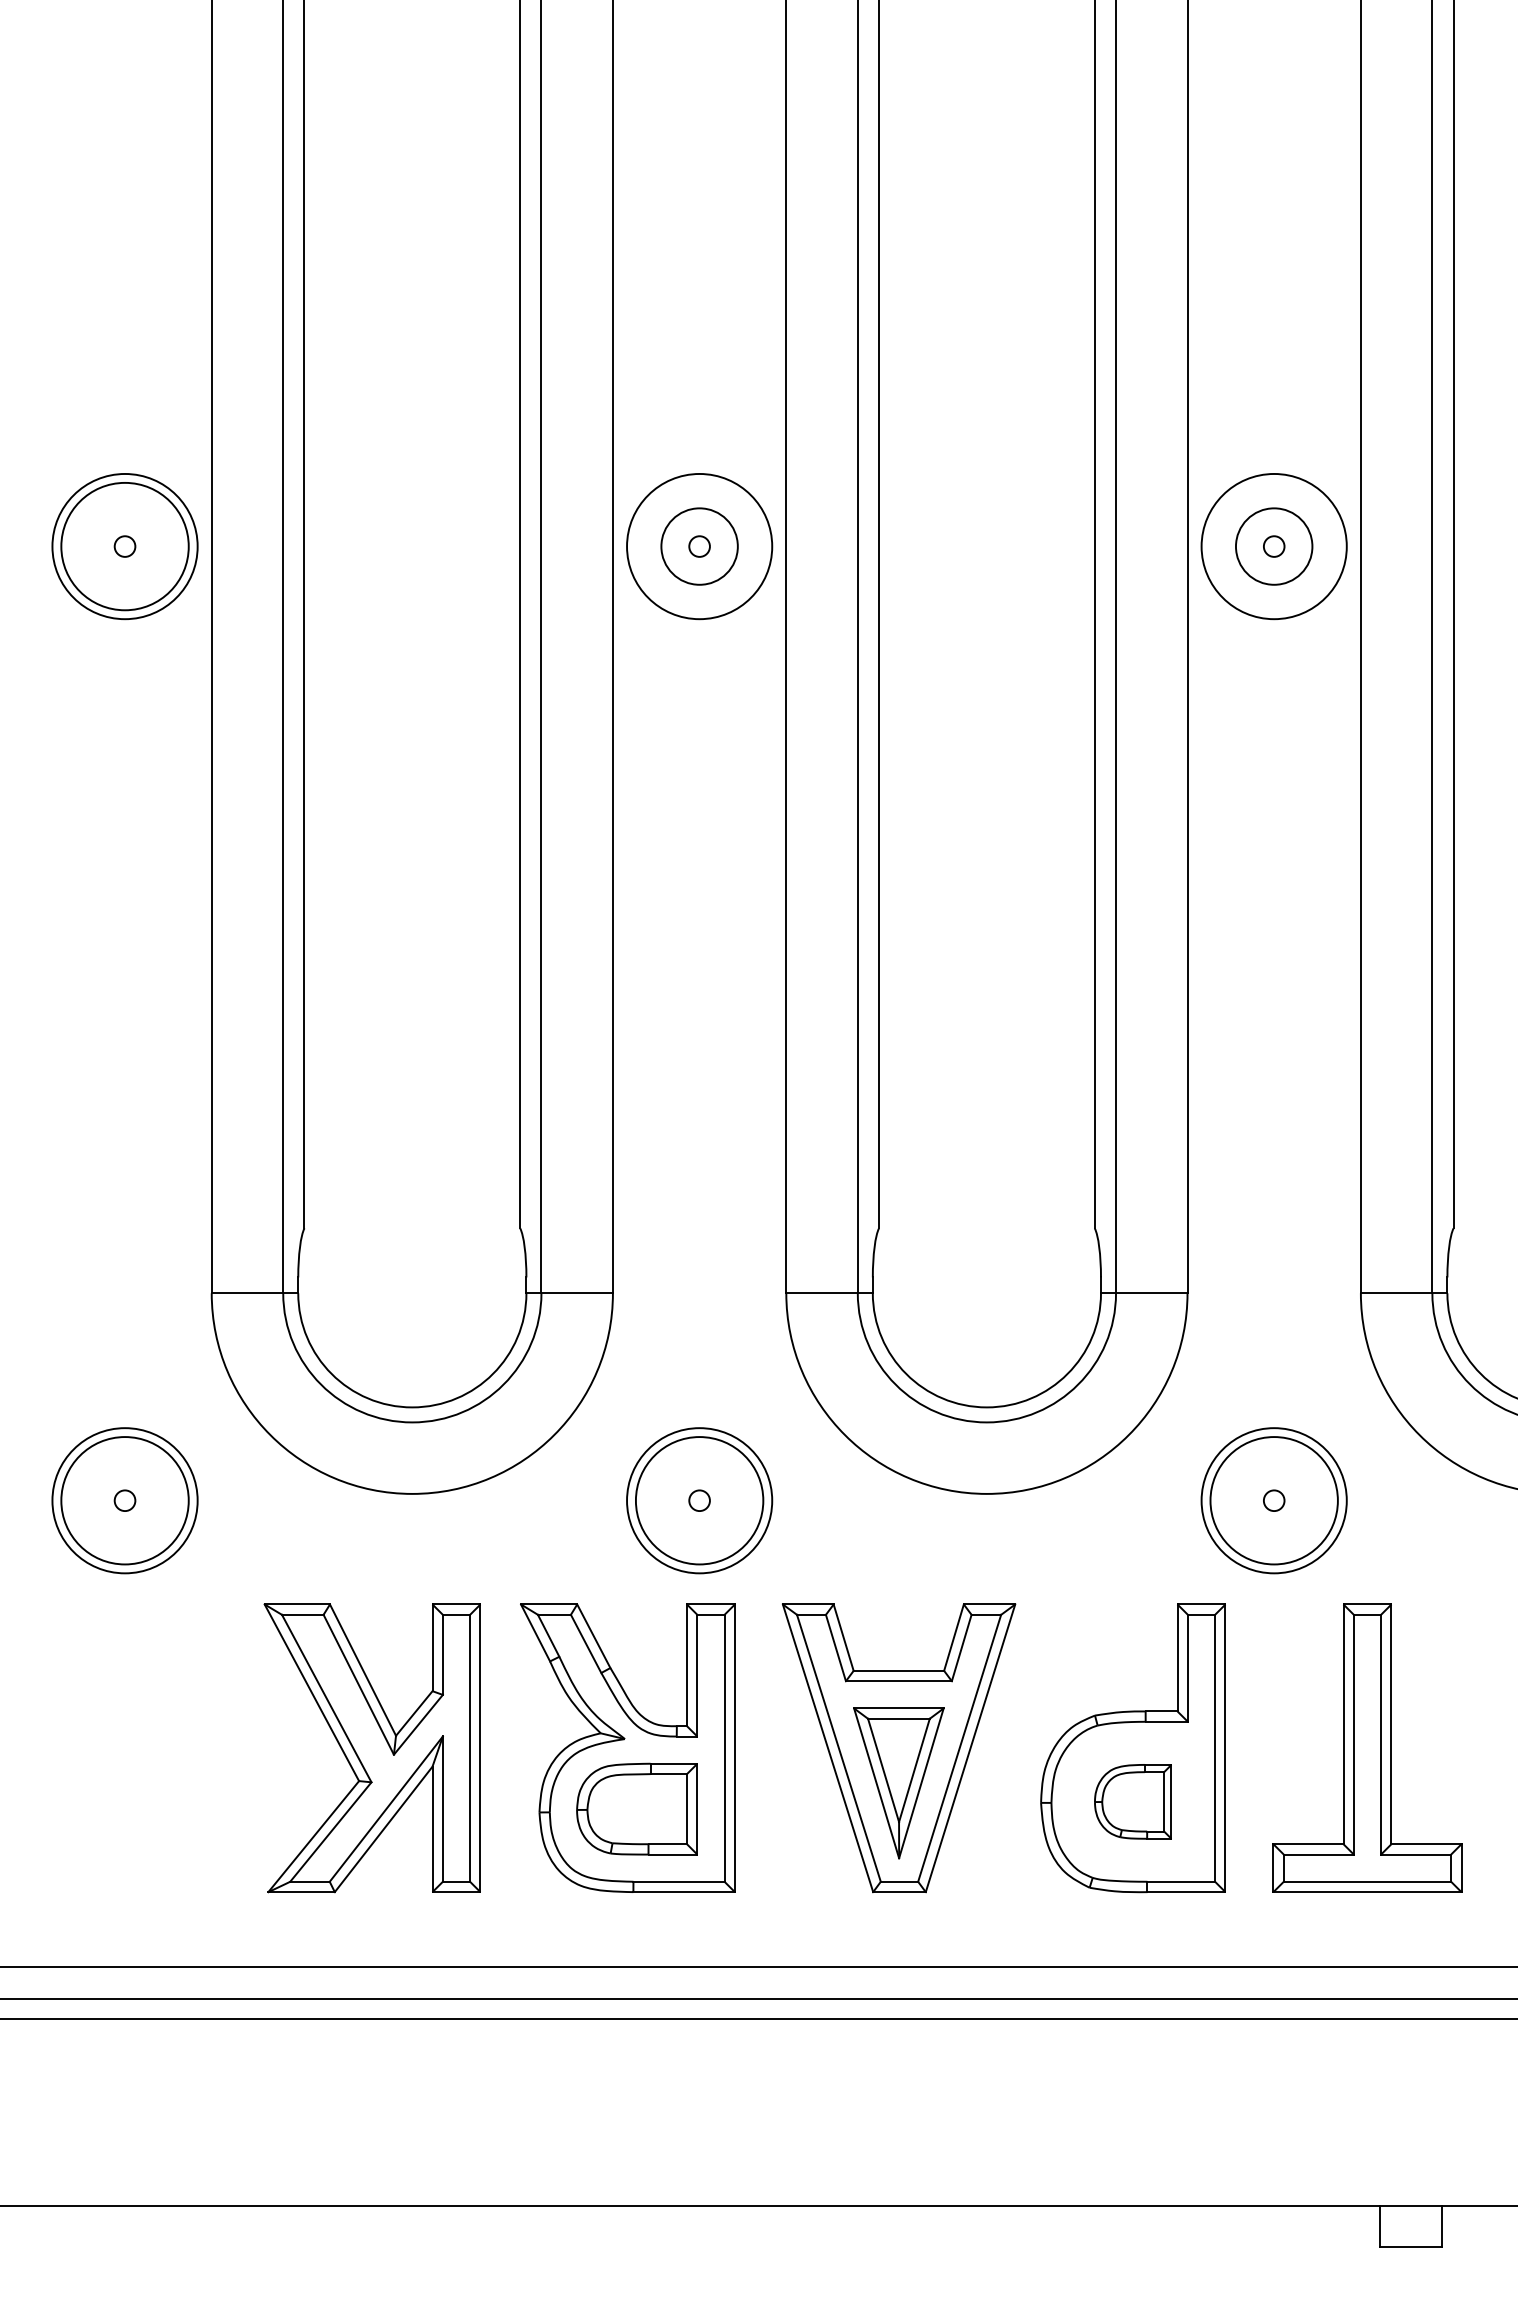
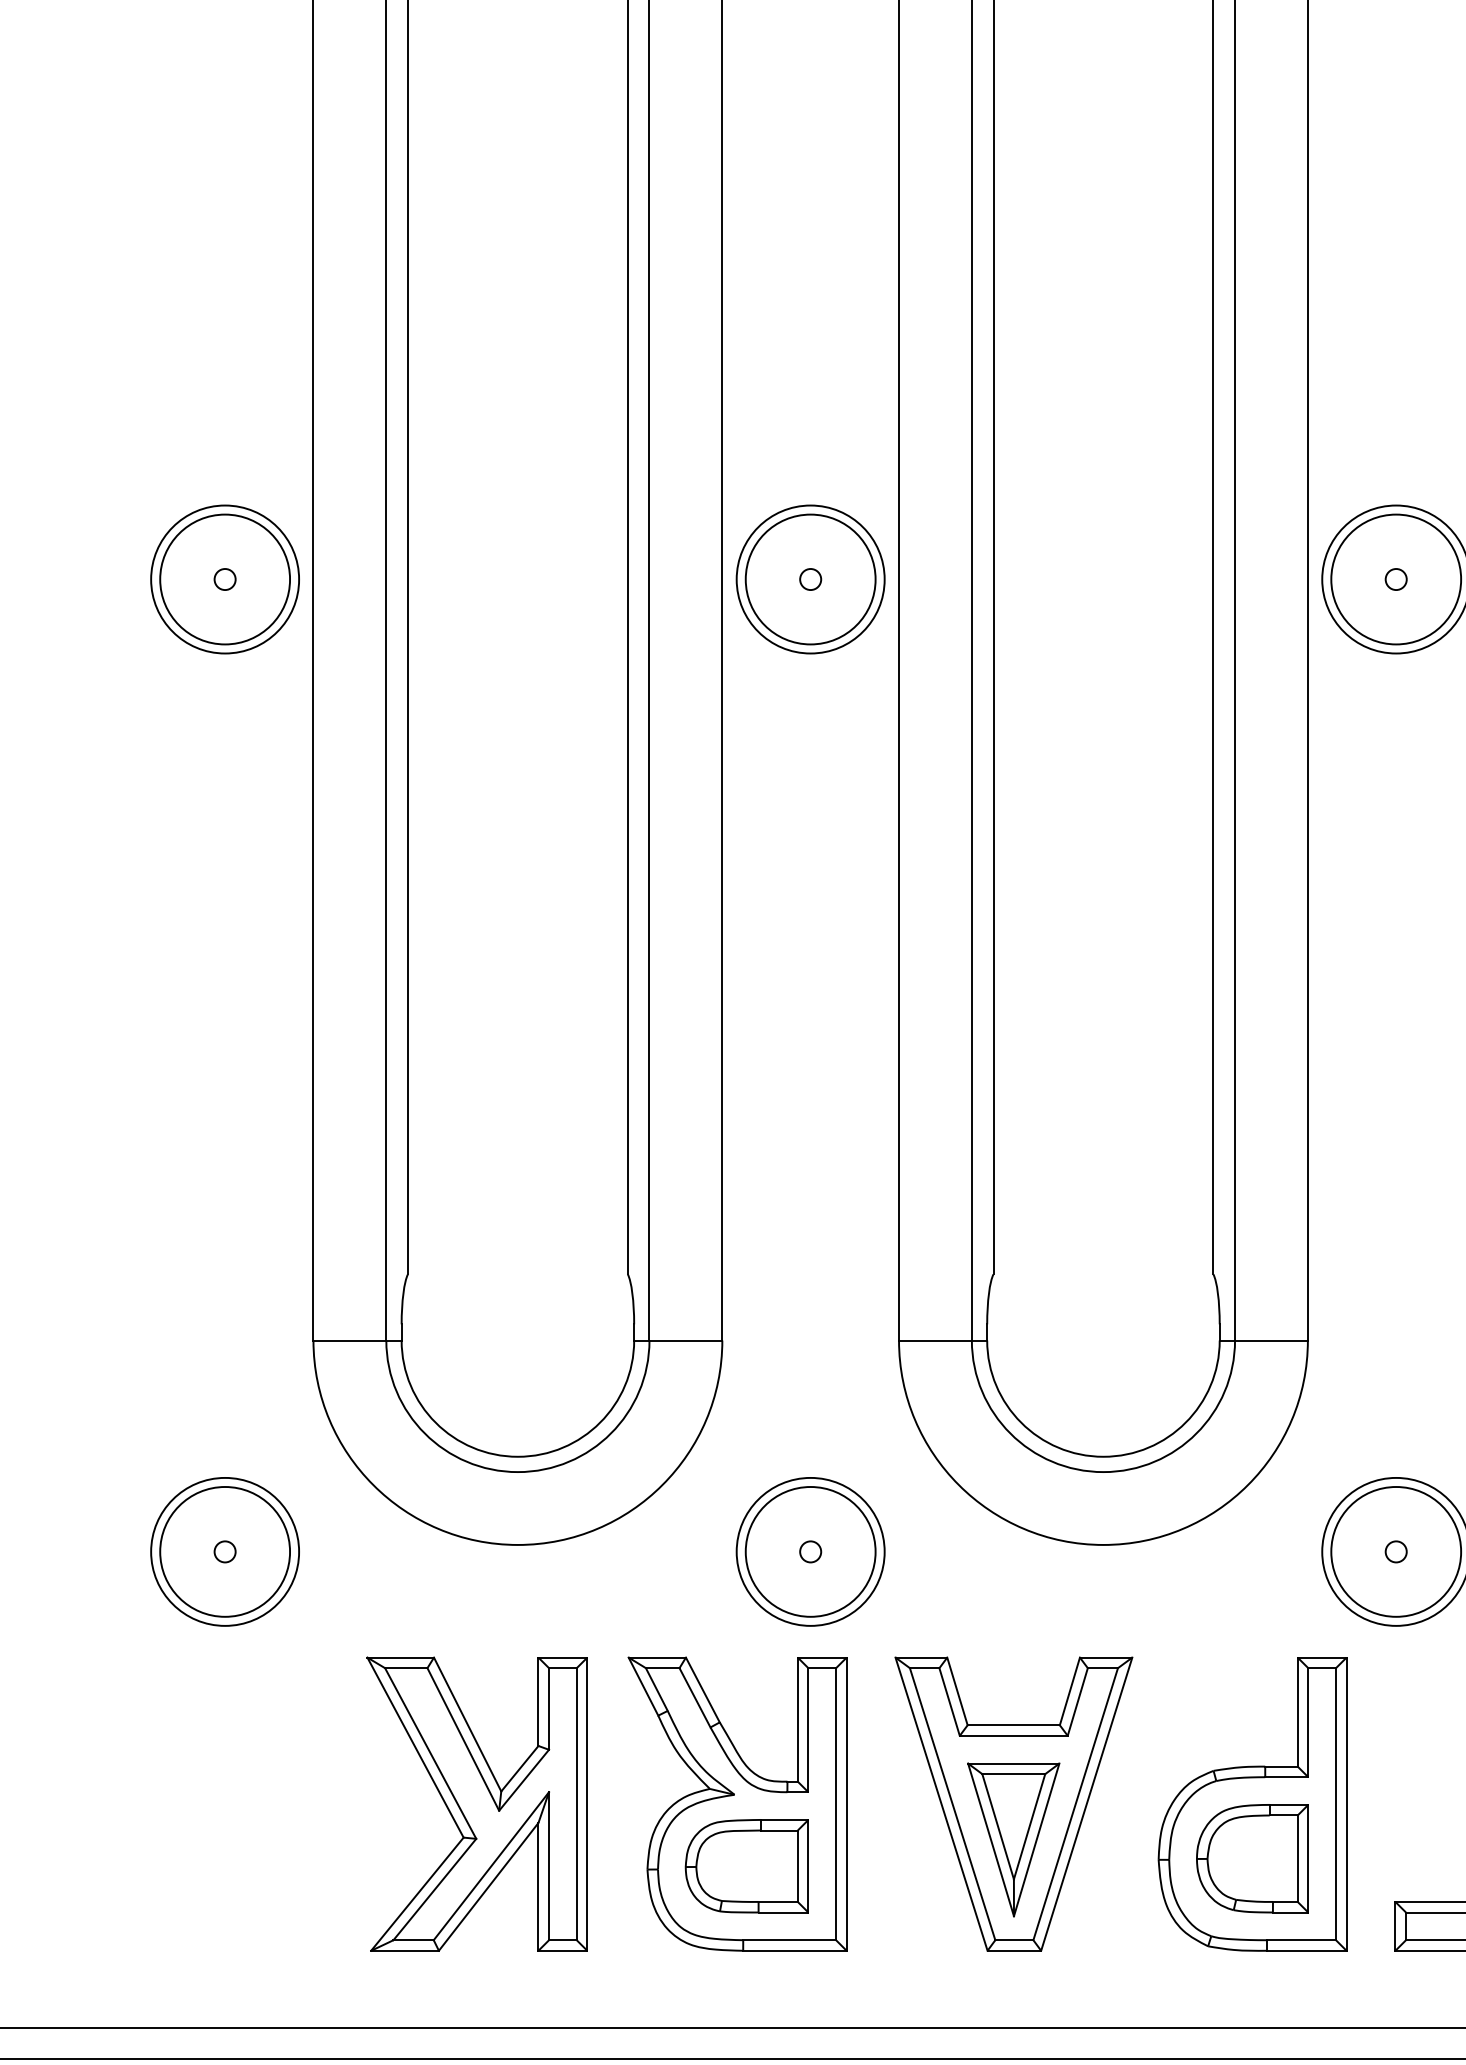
circle: (699, 546) -> (810, 579), size x1.67
circle: (1273, 546) -> (1395, 579), size x1.67
part: (1132, 1801) -> (1251, 1858), size x1.43

